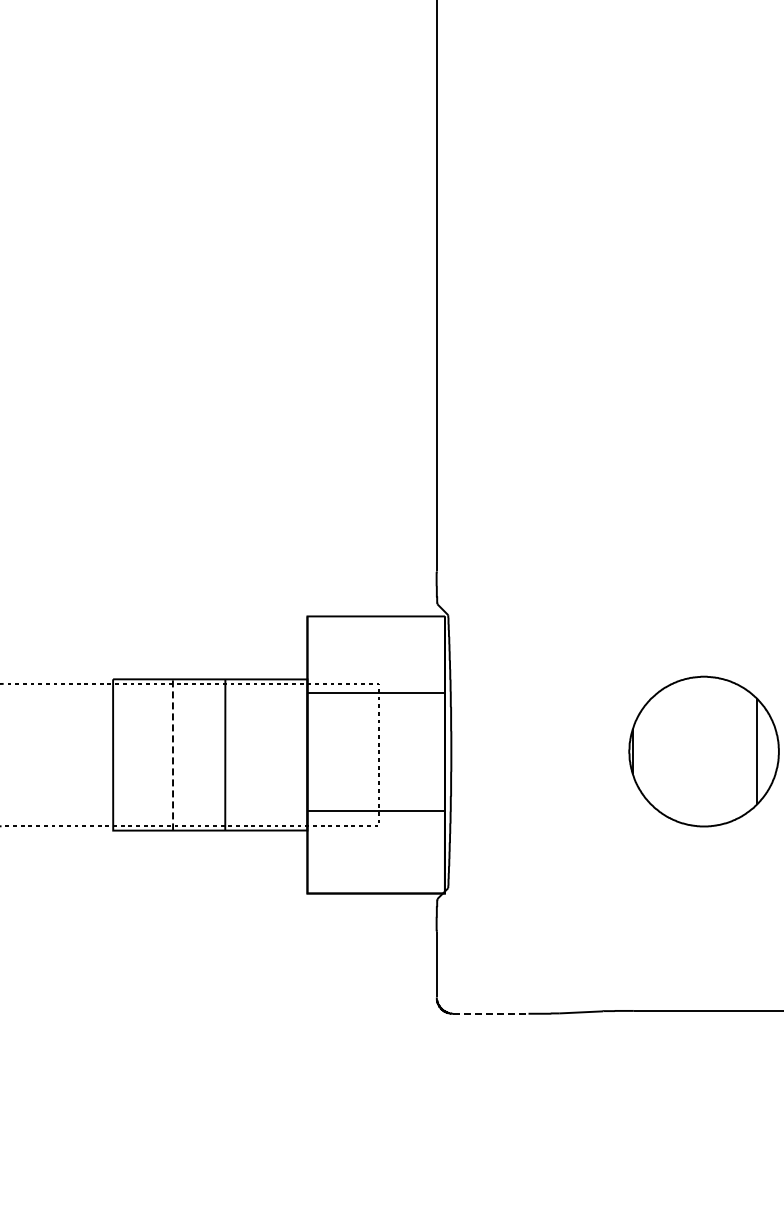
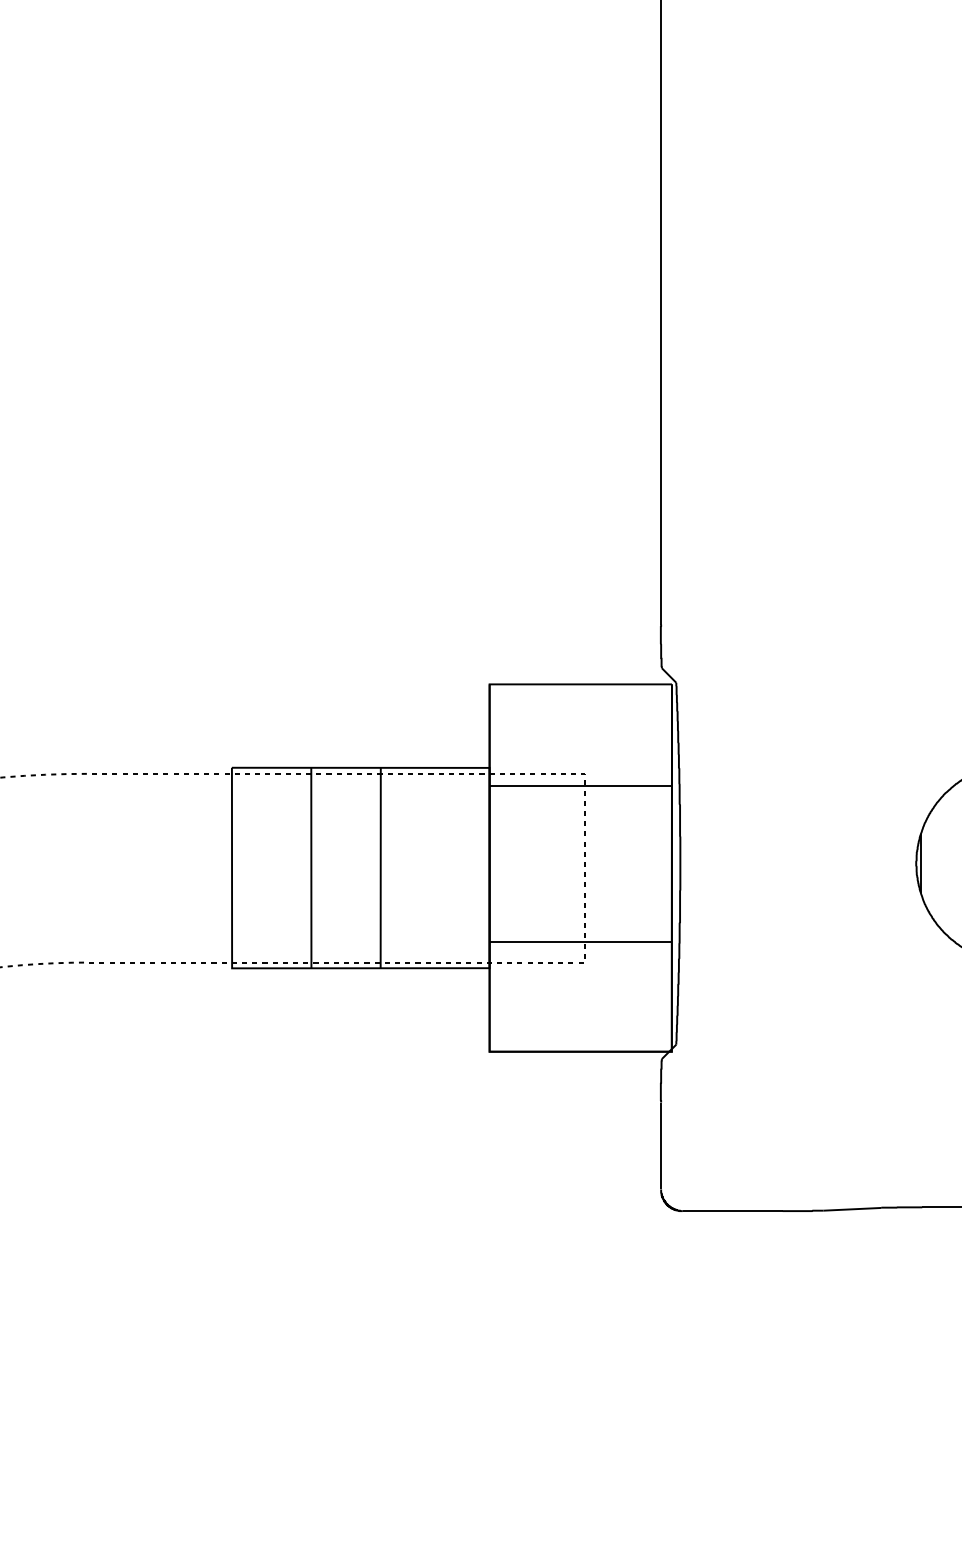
line: (173, 754) -> (312, 867), dashed -> solid
line: (490, 1013) -> (732, 1210), dashed -> solid

